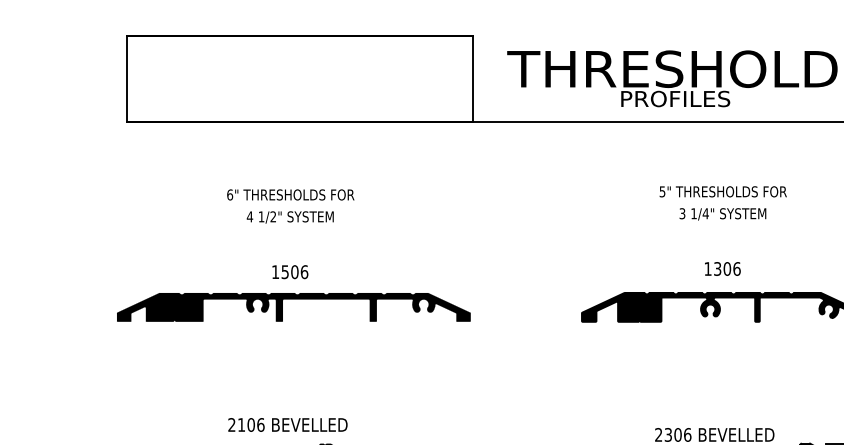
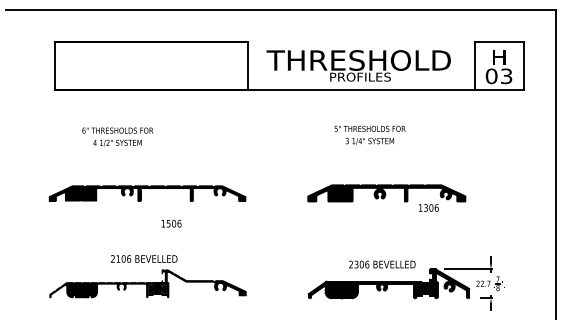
text: (722, 201) -> (369, 134), moved
text: (290, 205) -> (117, 136), moved
text: (722, 268) -> (428, 207), moved
text: (290, 271) -> (171, 223), moved

